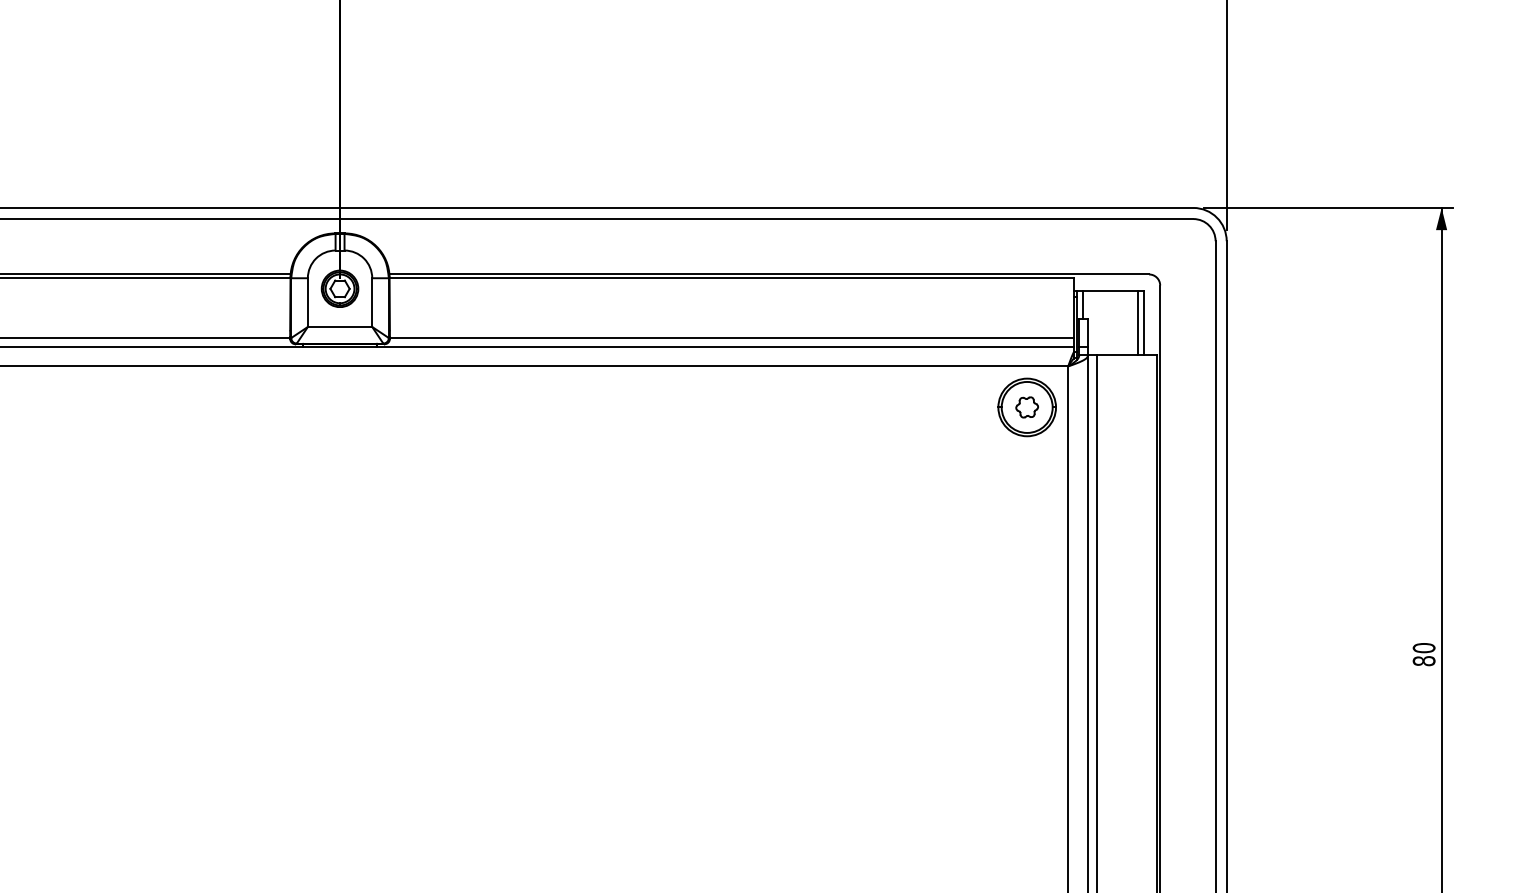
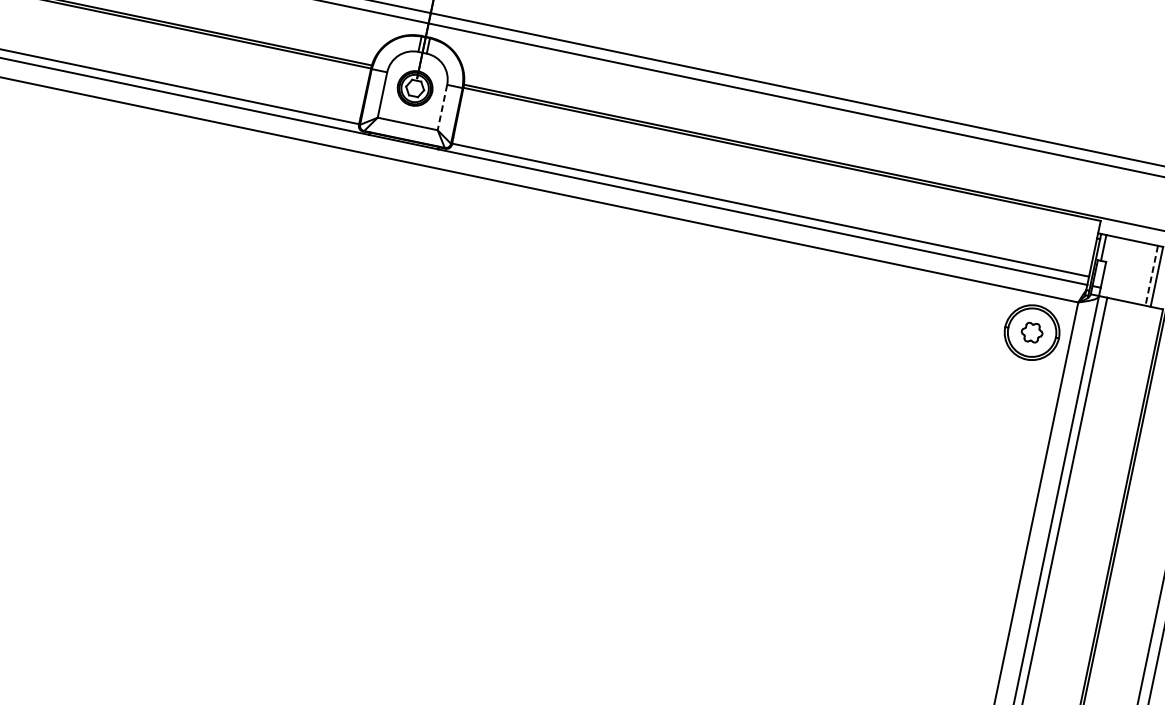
line: (372, 303) -> (442, 108), solid -> dashed
line: (1138, 323) -> (1152, 276), solid -> dashed

